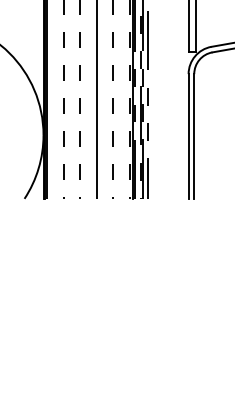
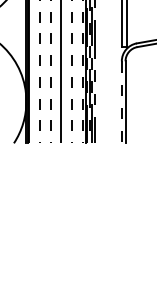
line: (188, 136) -> (121, 102), solid -> dashed

